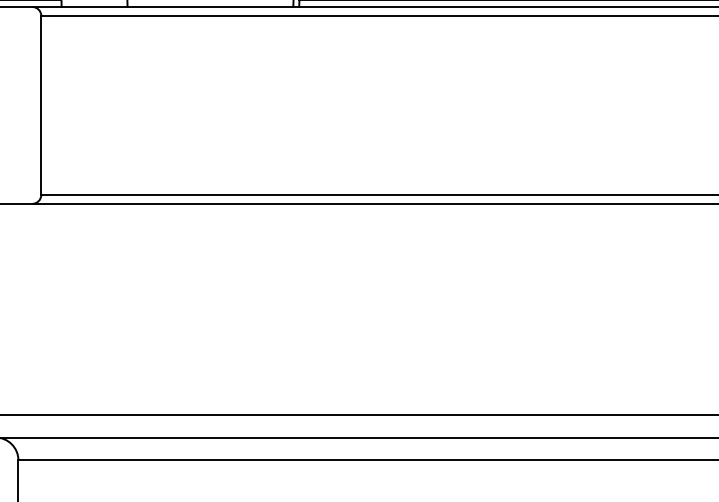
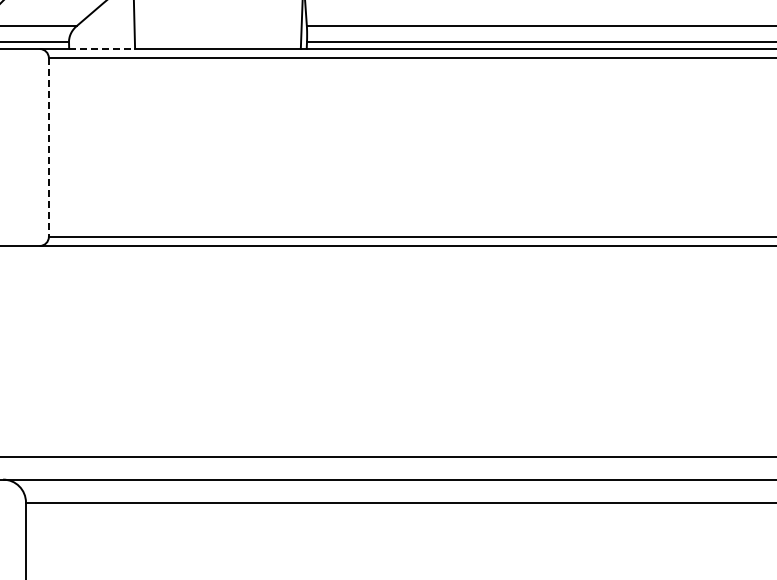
line: (94, 7) -> (102, 49), solid -> dashed
line: (40, 106) -> (48, 148), solid -> dashed

